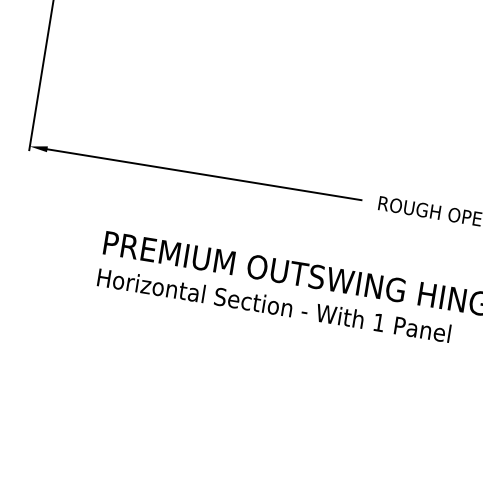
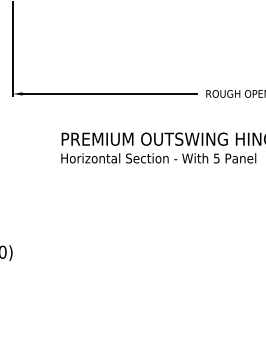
text: (378, 322) -> (216, 158), 1 -> 5

